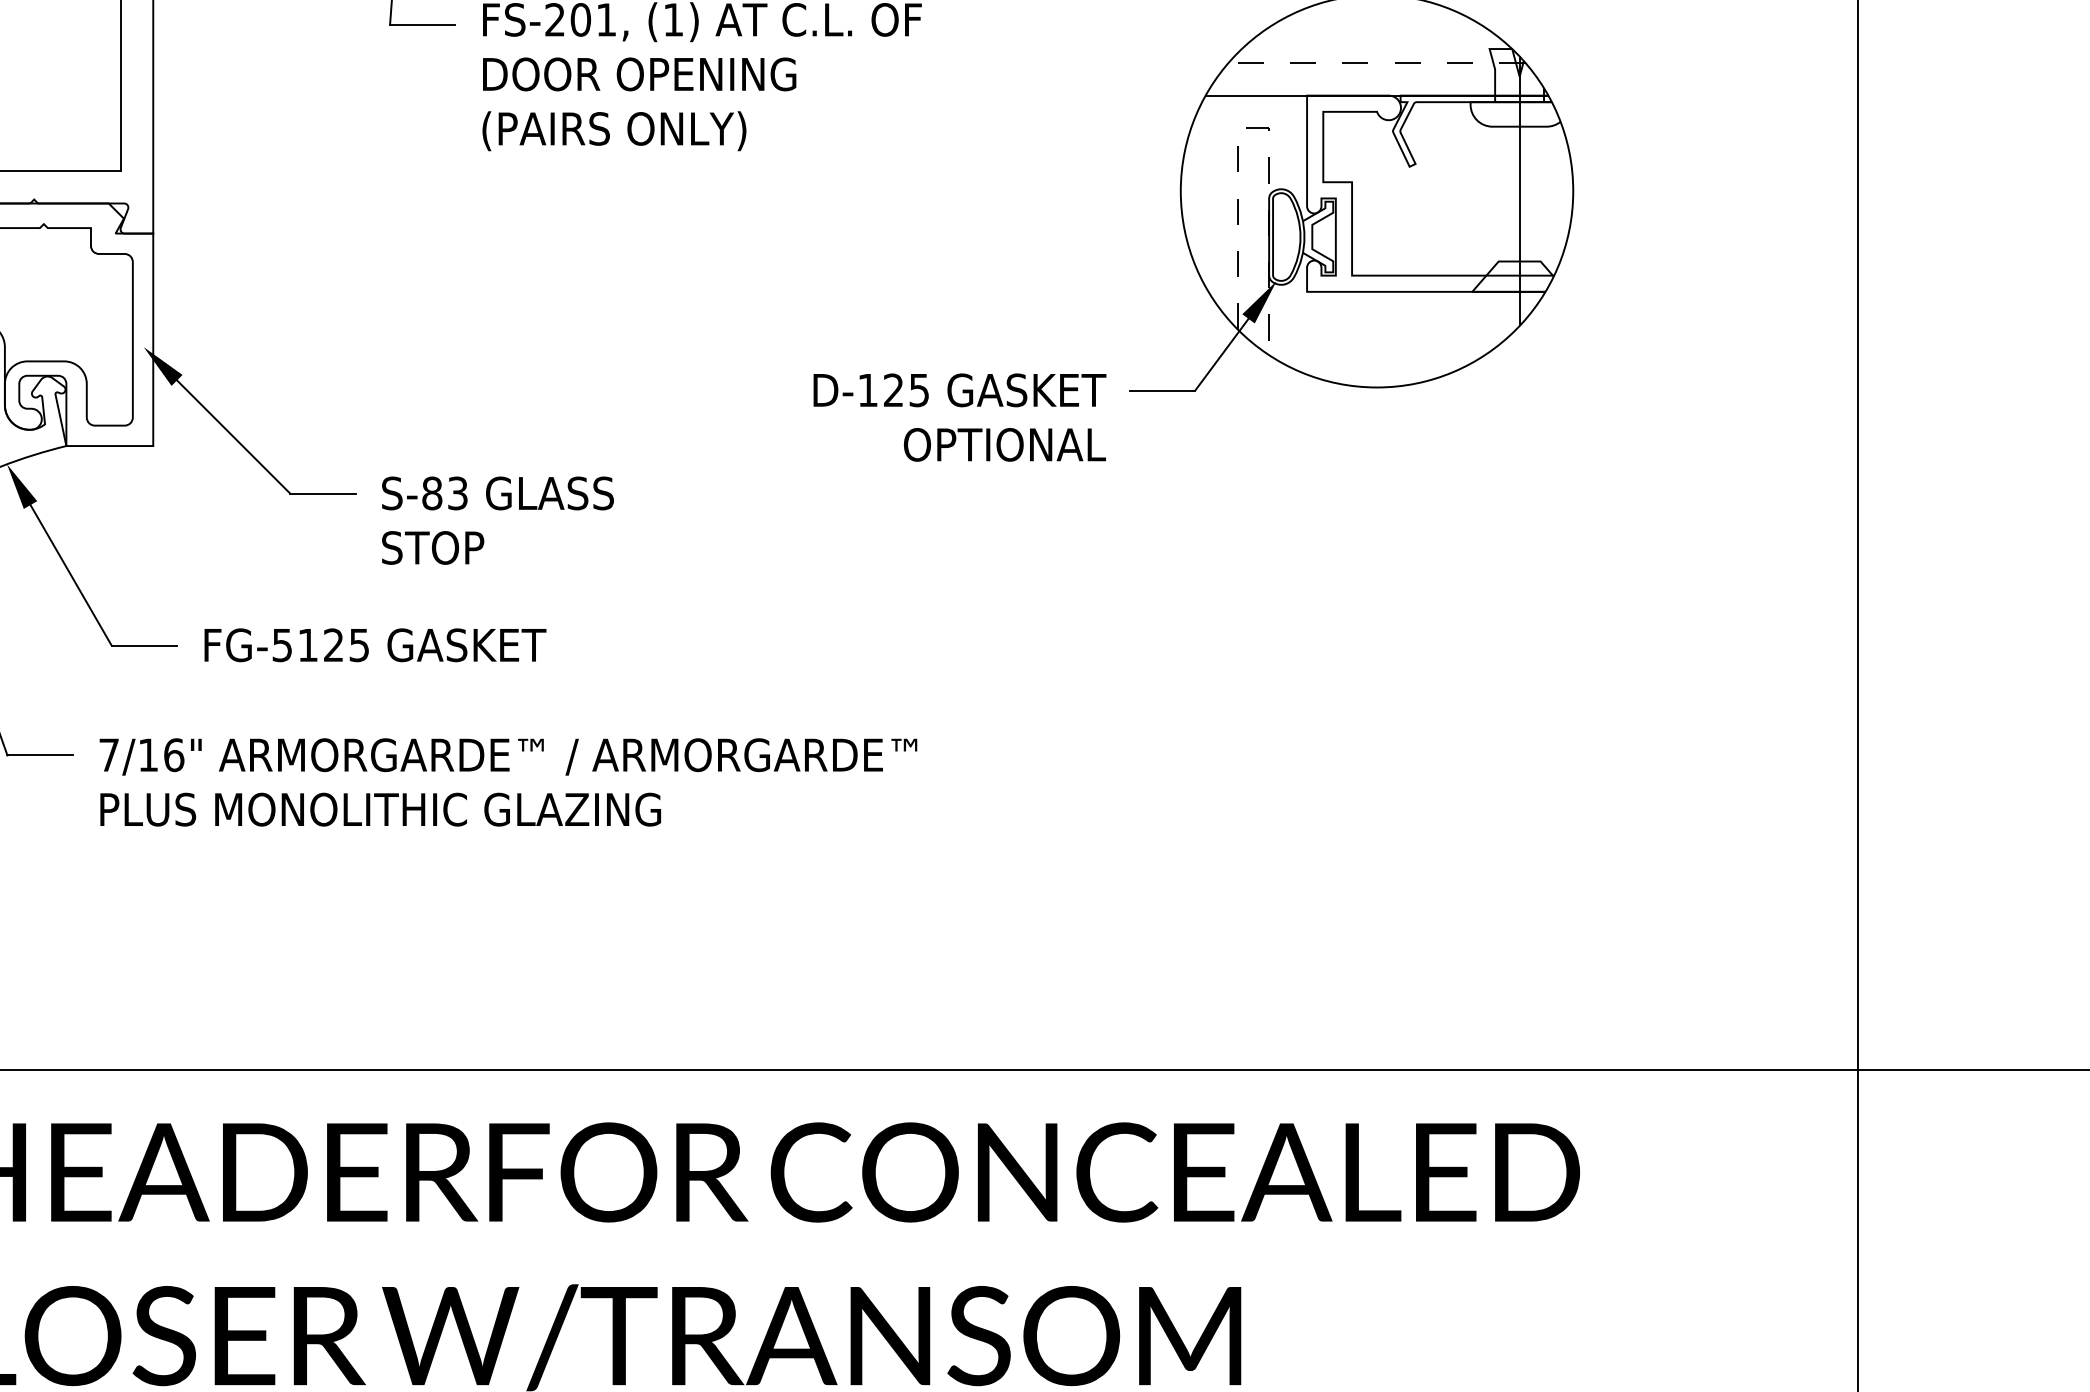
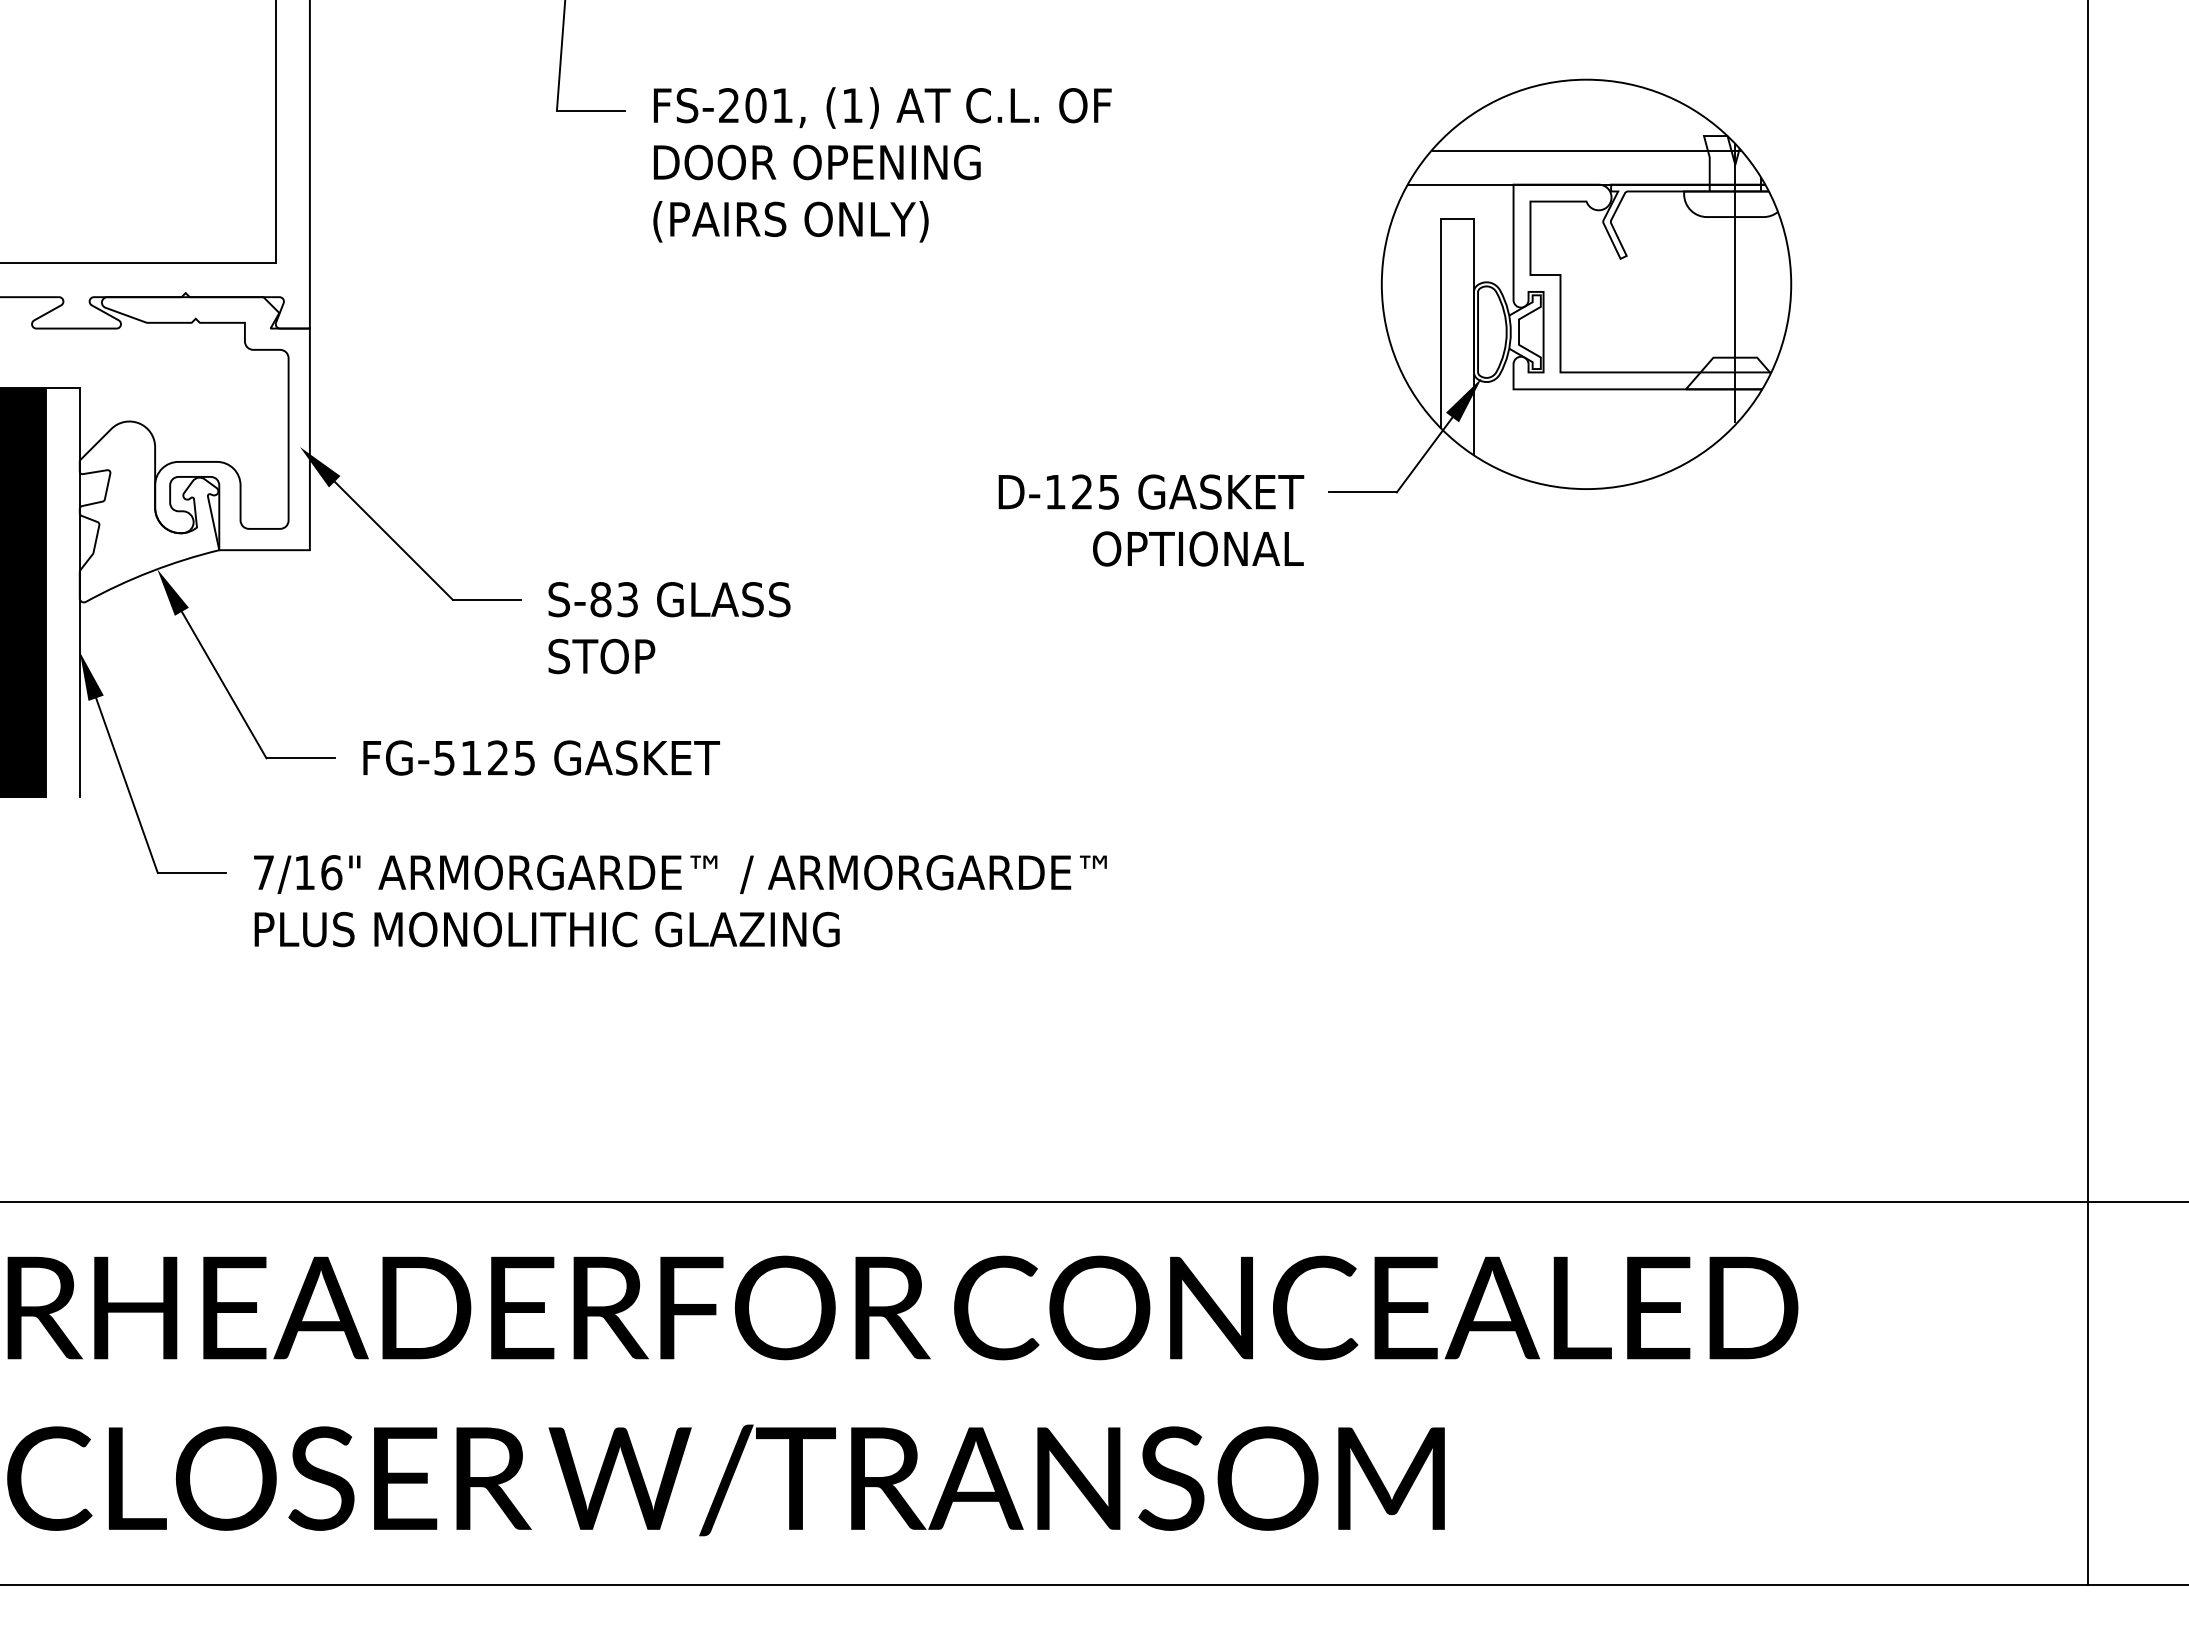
line: (1377, 62) -> (1586, 150), dashed -> solid
line: (1265, 128) -> (1470, 218), dashed -> solid

